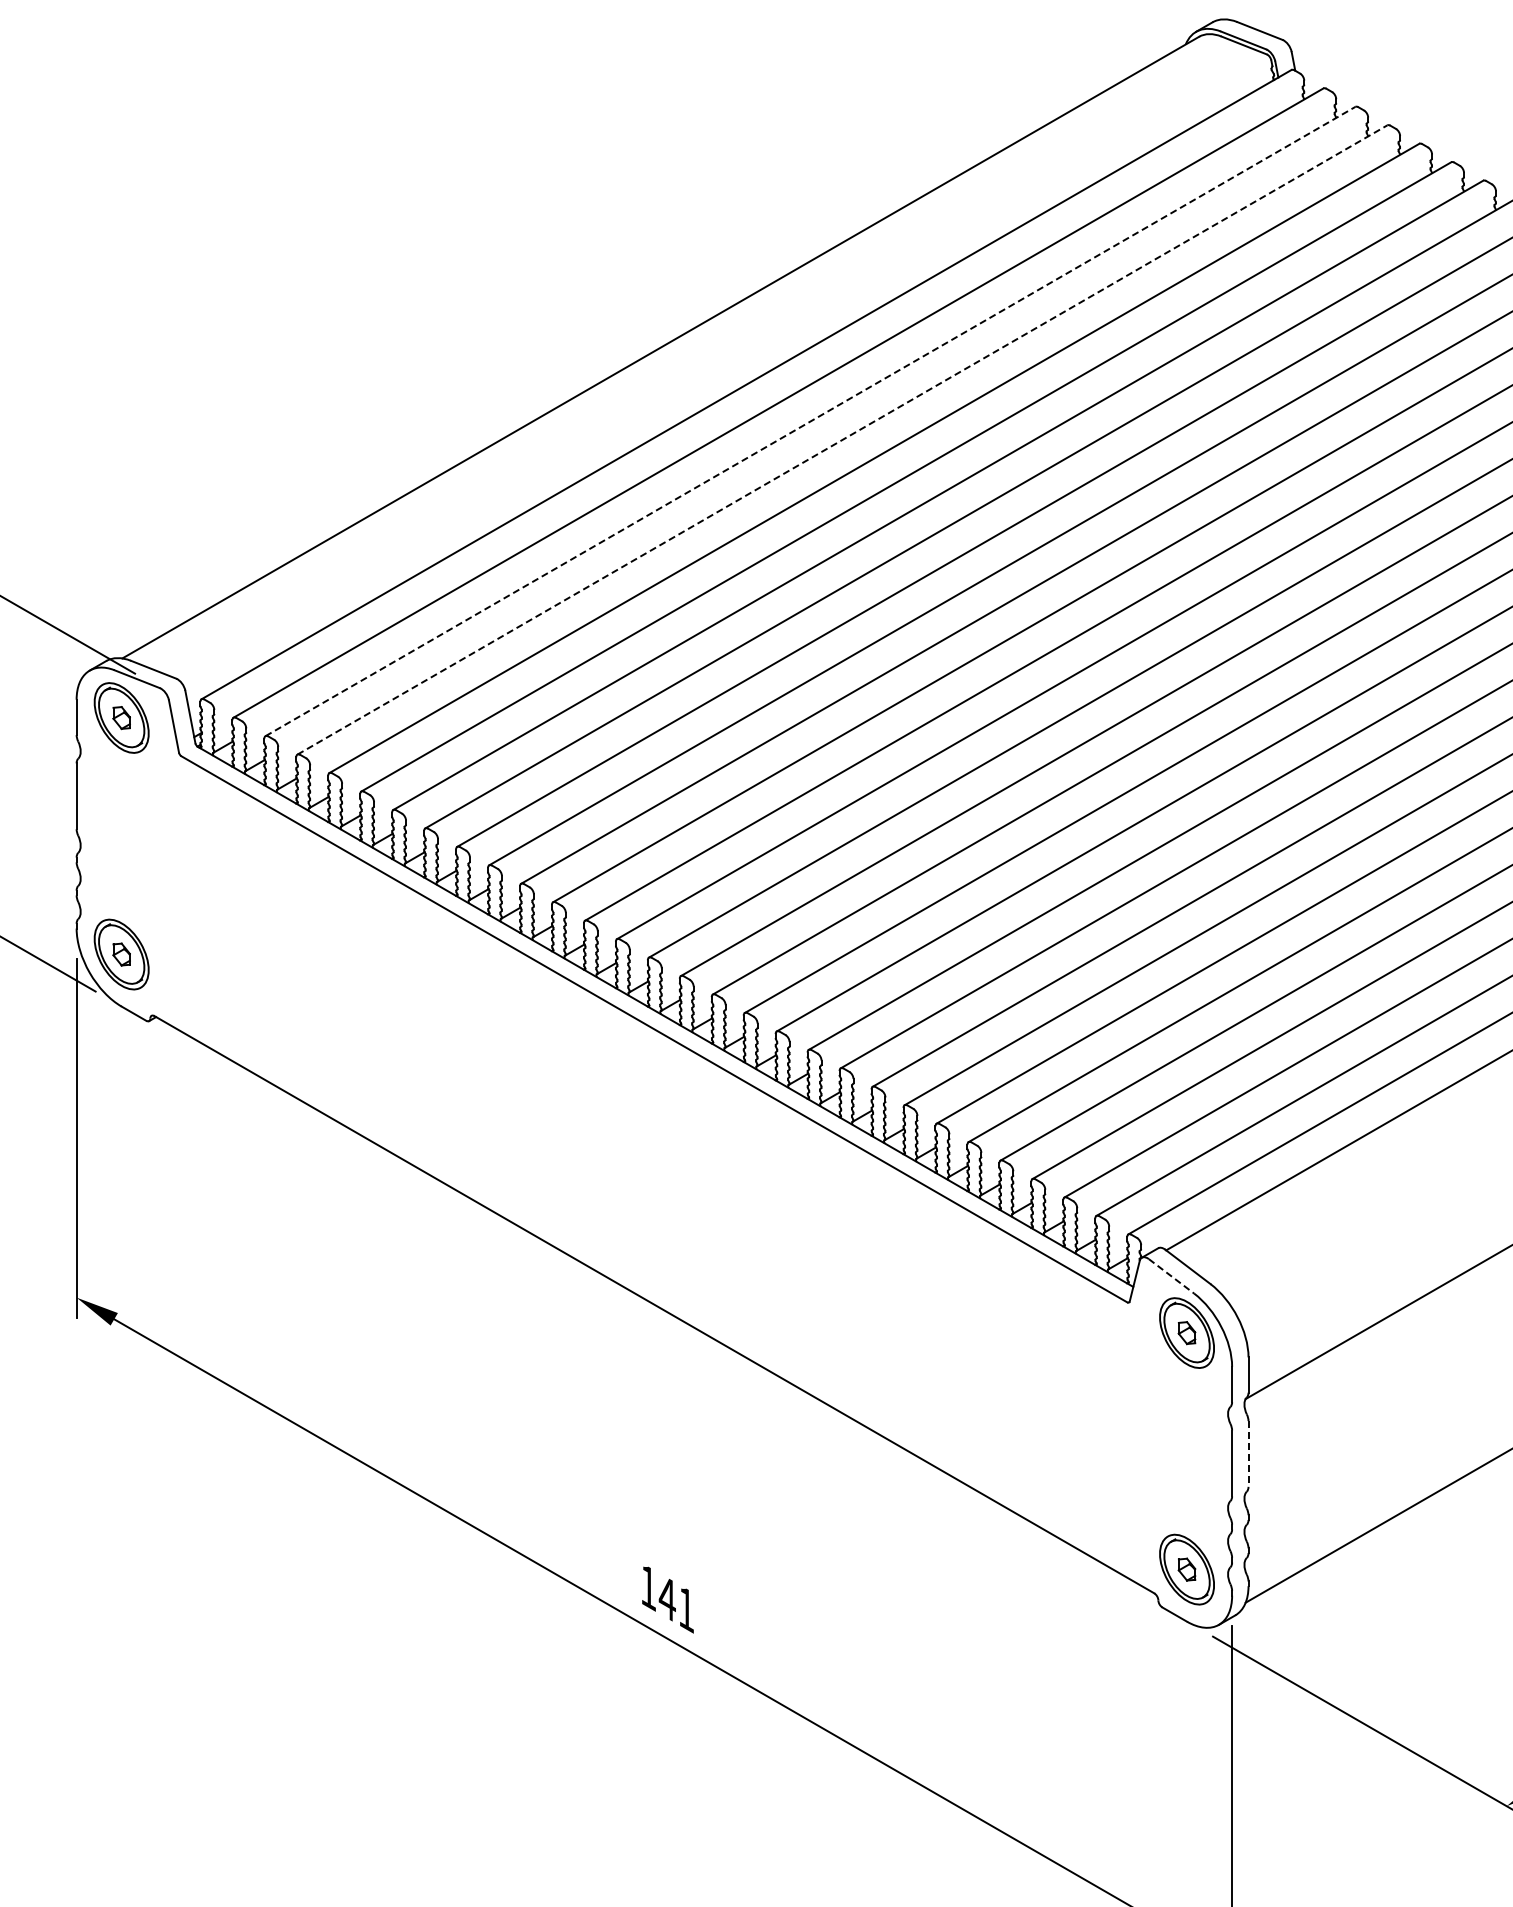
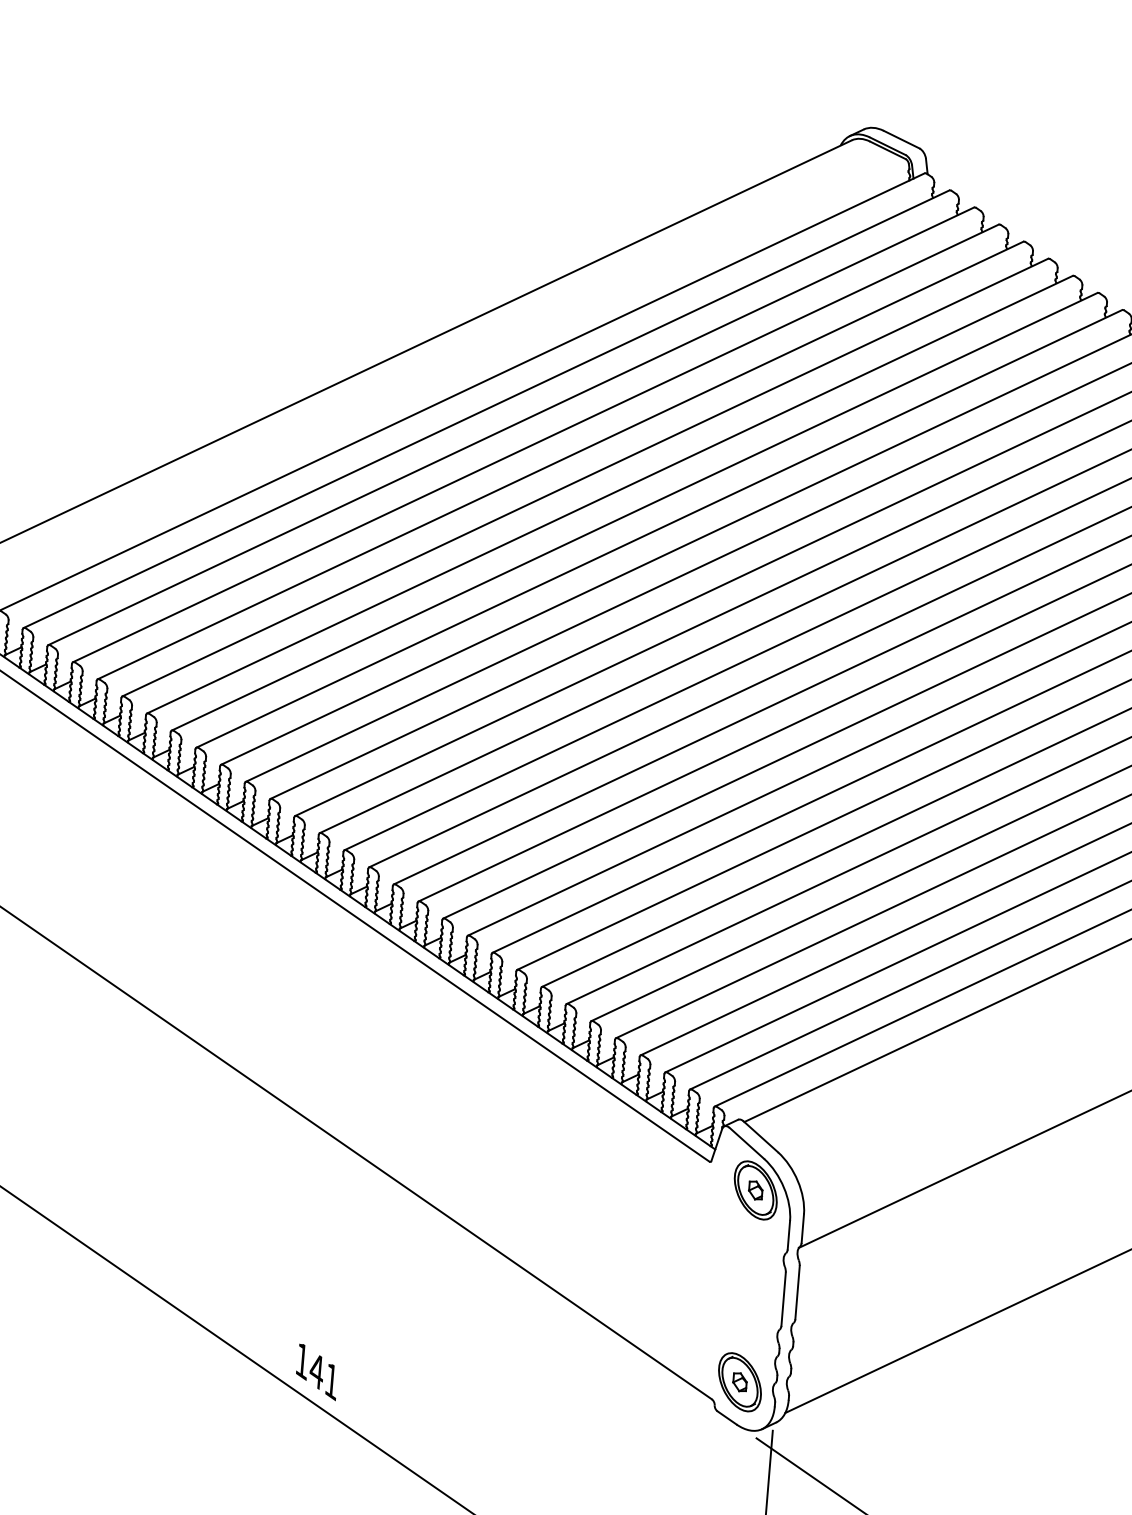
line: (810, 421) -> (511, 426), dashed -> solid
line: (842, 439) -> (535, 443), dashed -> solid
line: (1171, 1276) -> (746, 1143), dashed -> solid
line: (1248, 1453) -> (797, 1292), dashed -> solid

